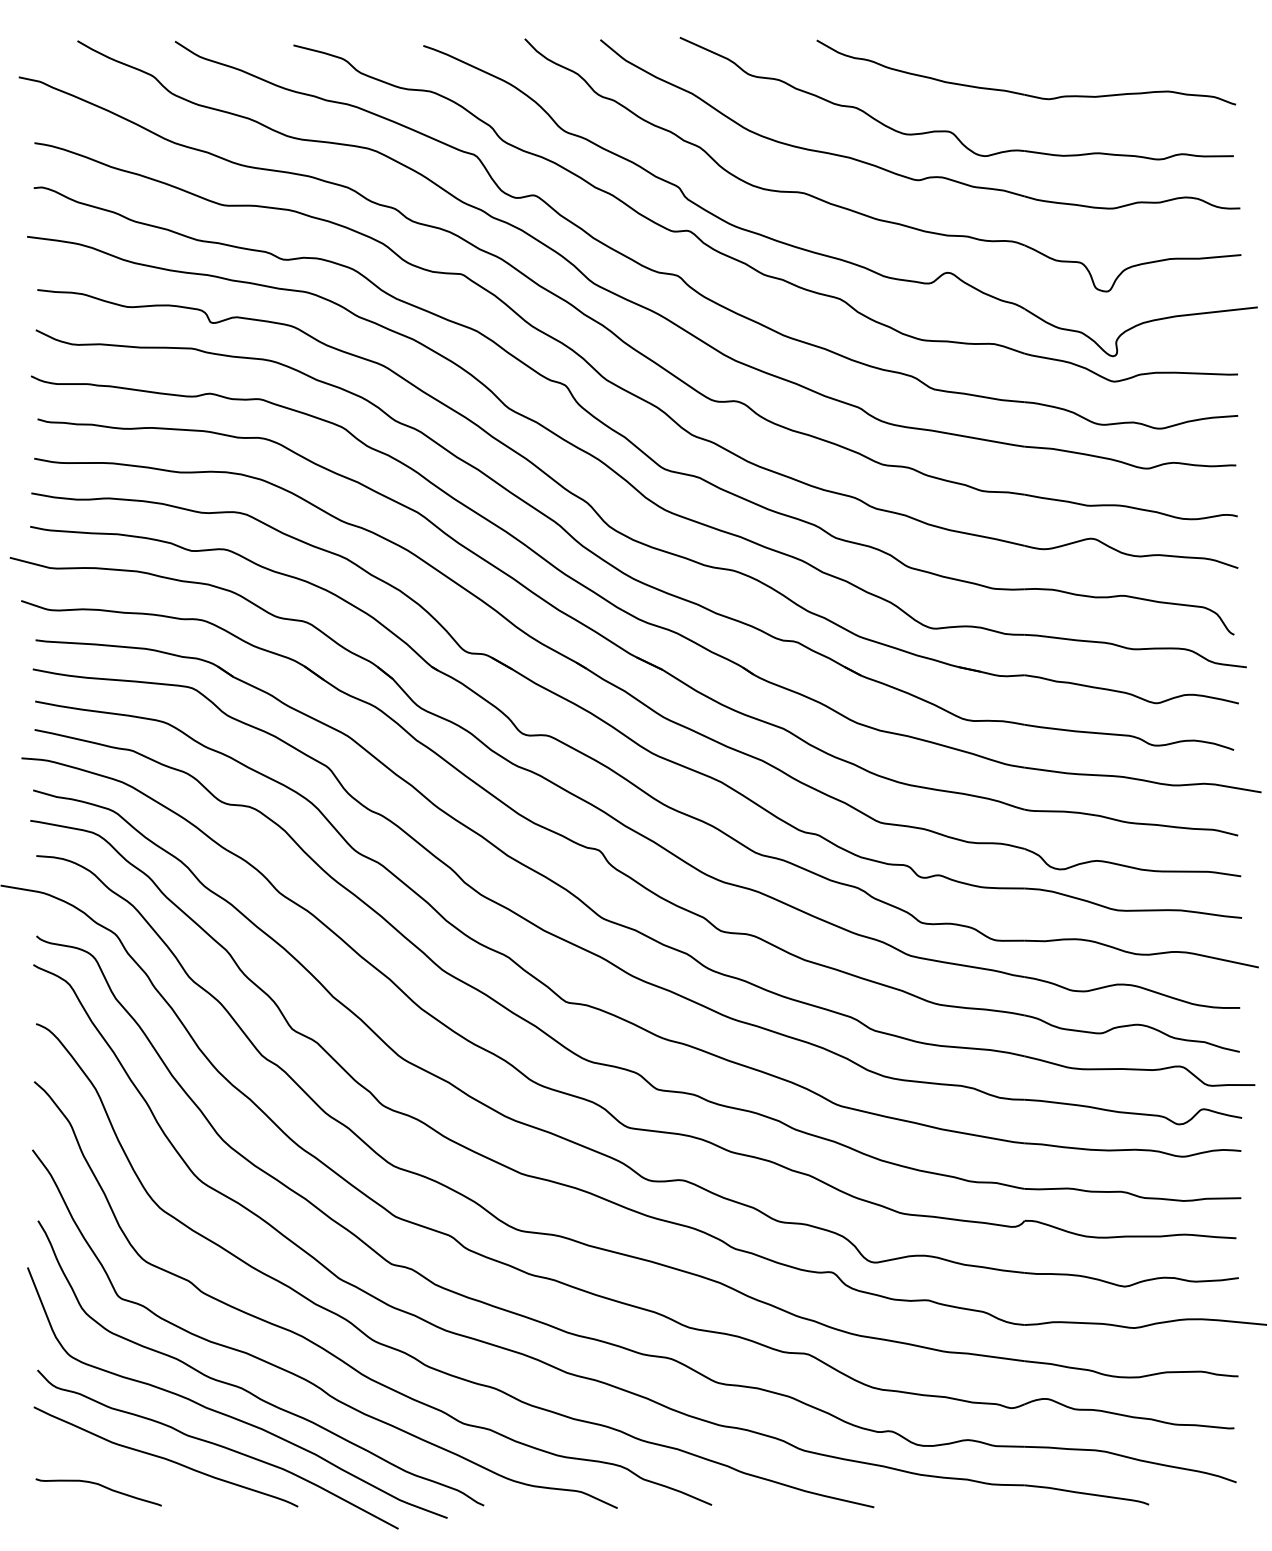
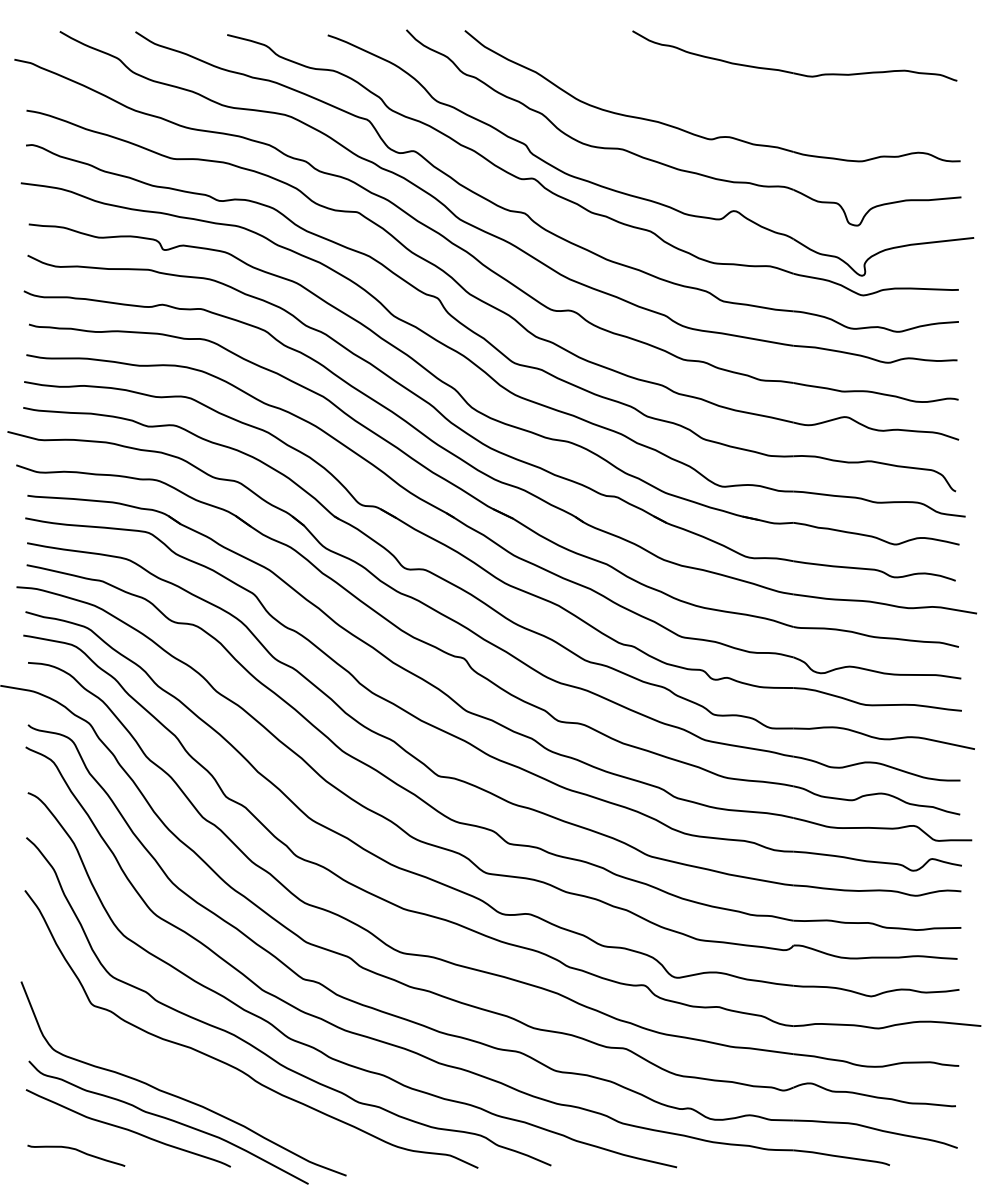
part: (948, 130) -> (734, 100), removed
curve: (246, 1389) -> (190, 1076), removed

